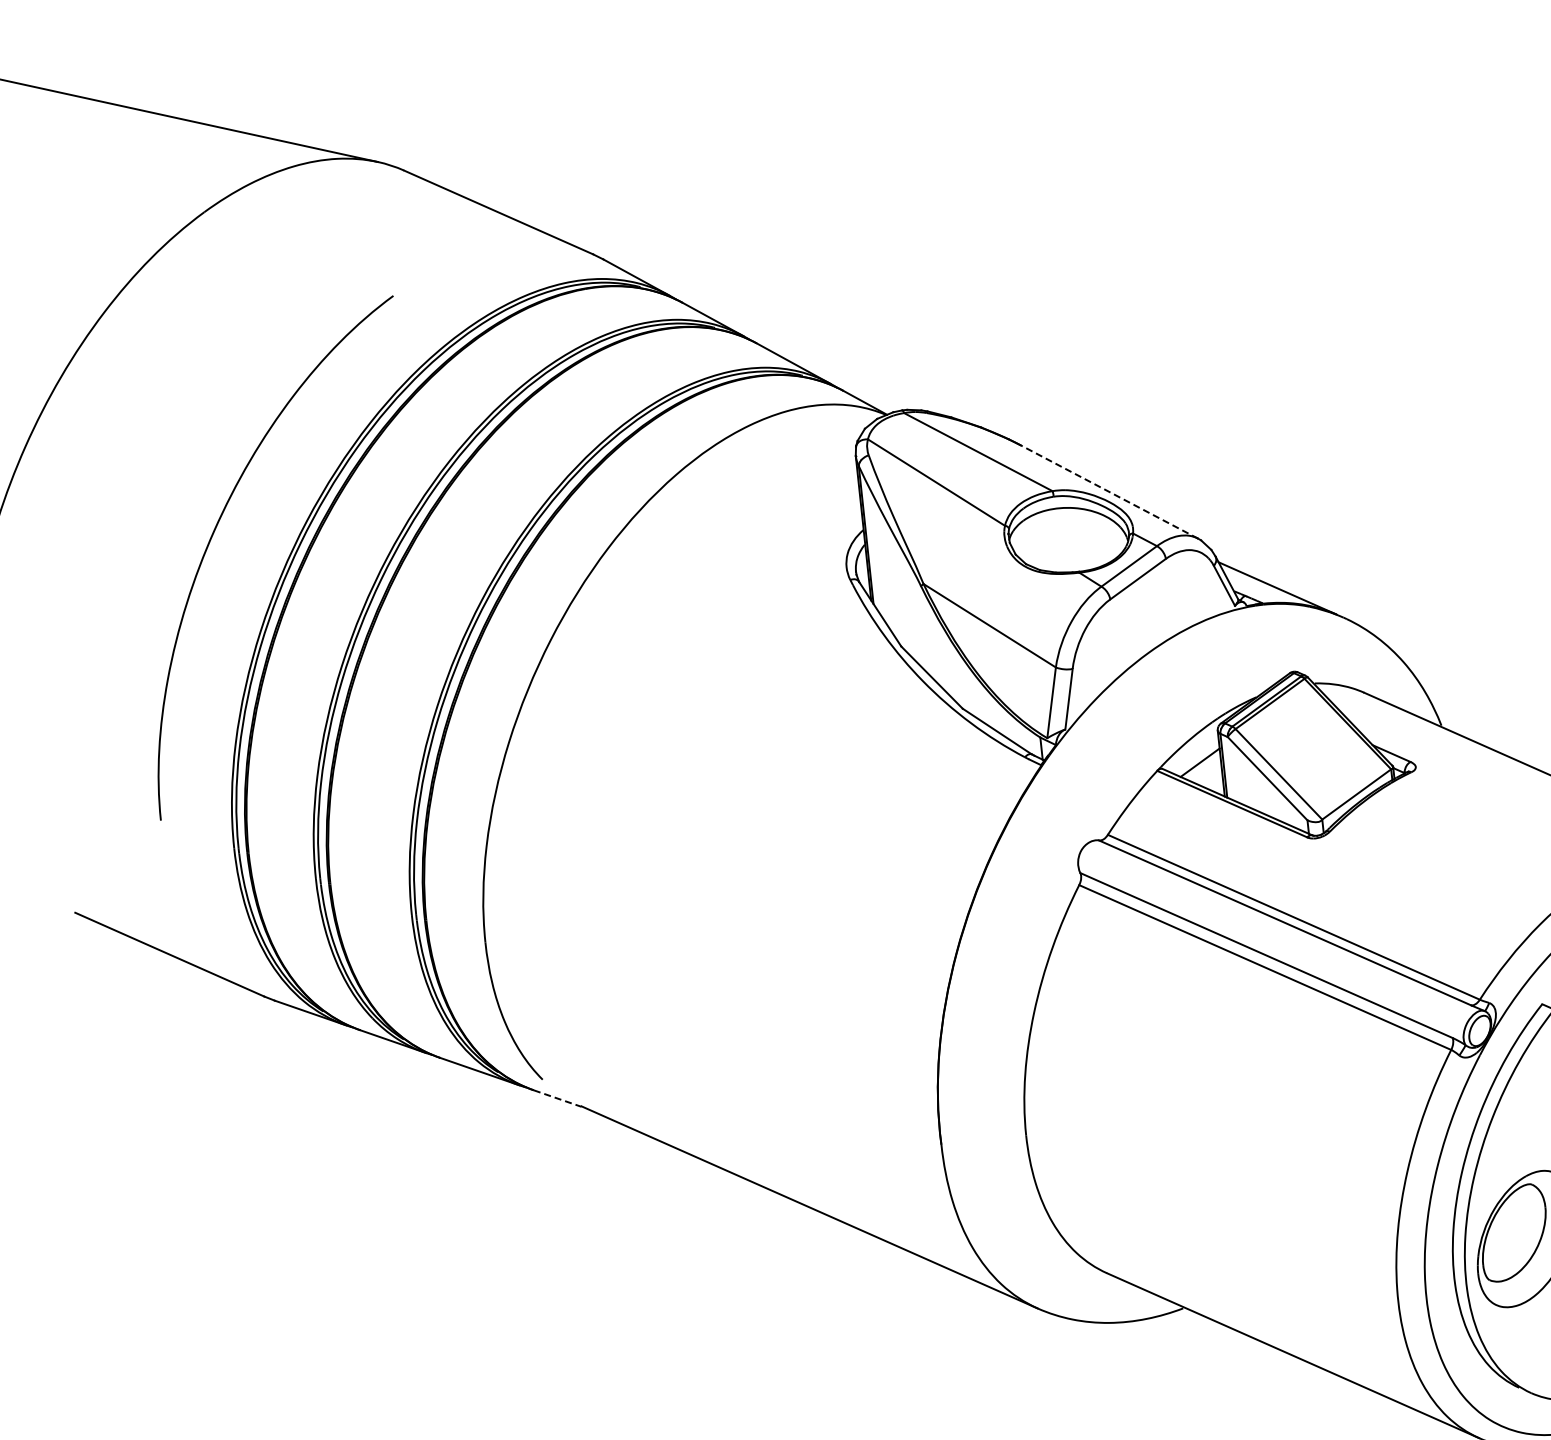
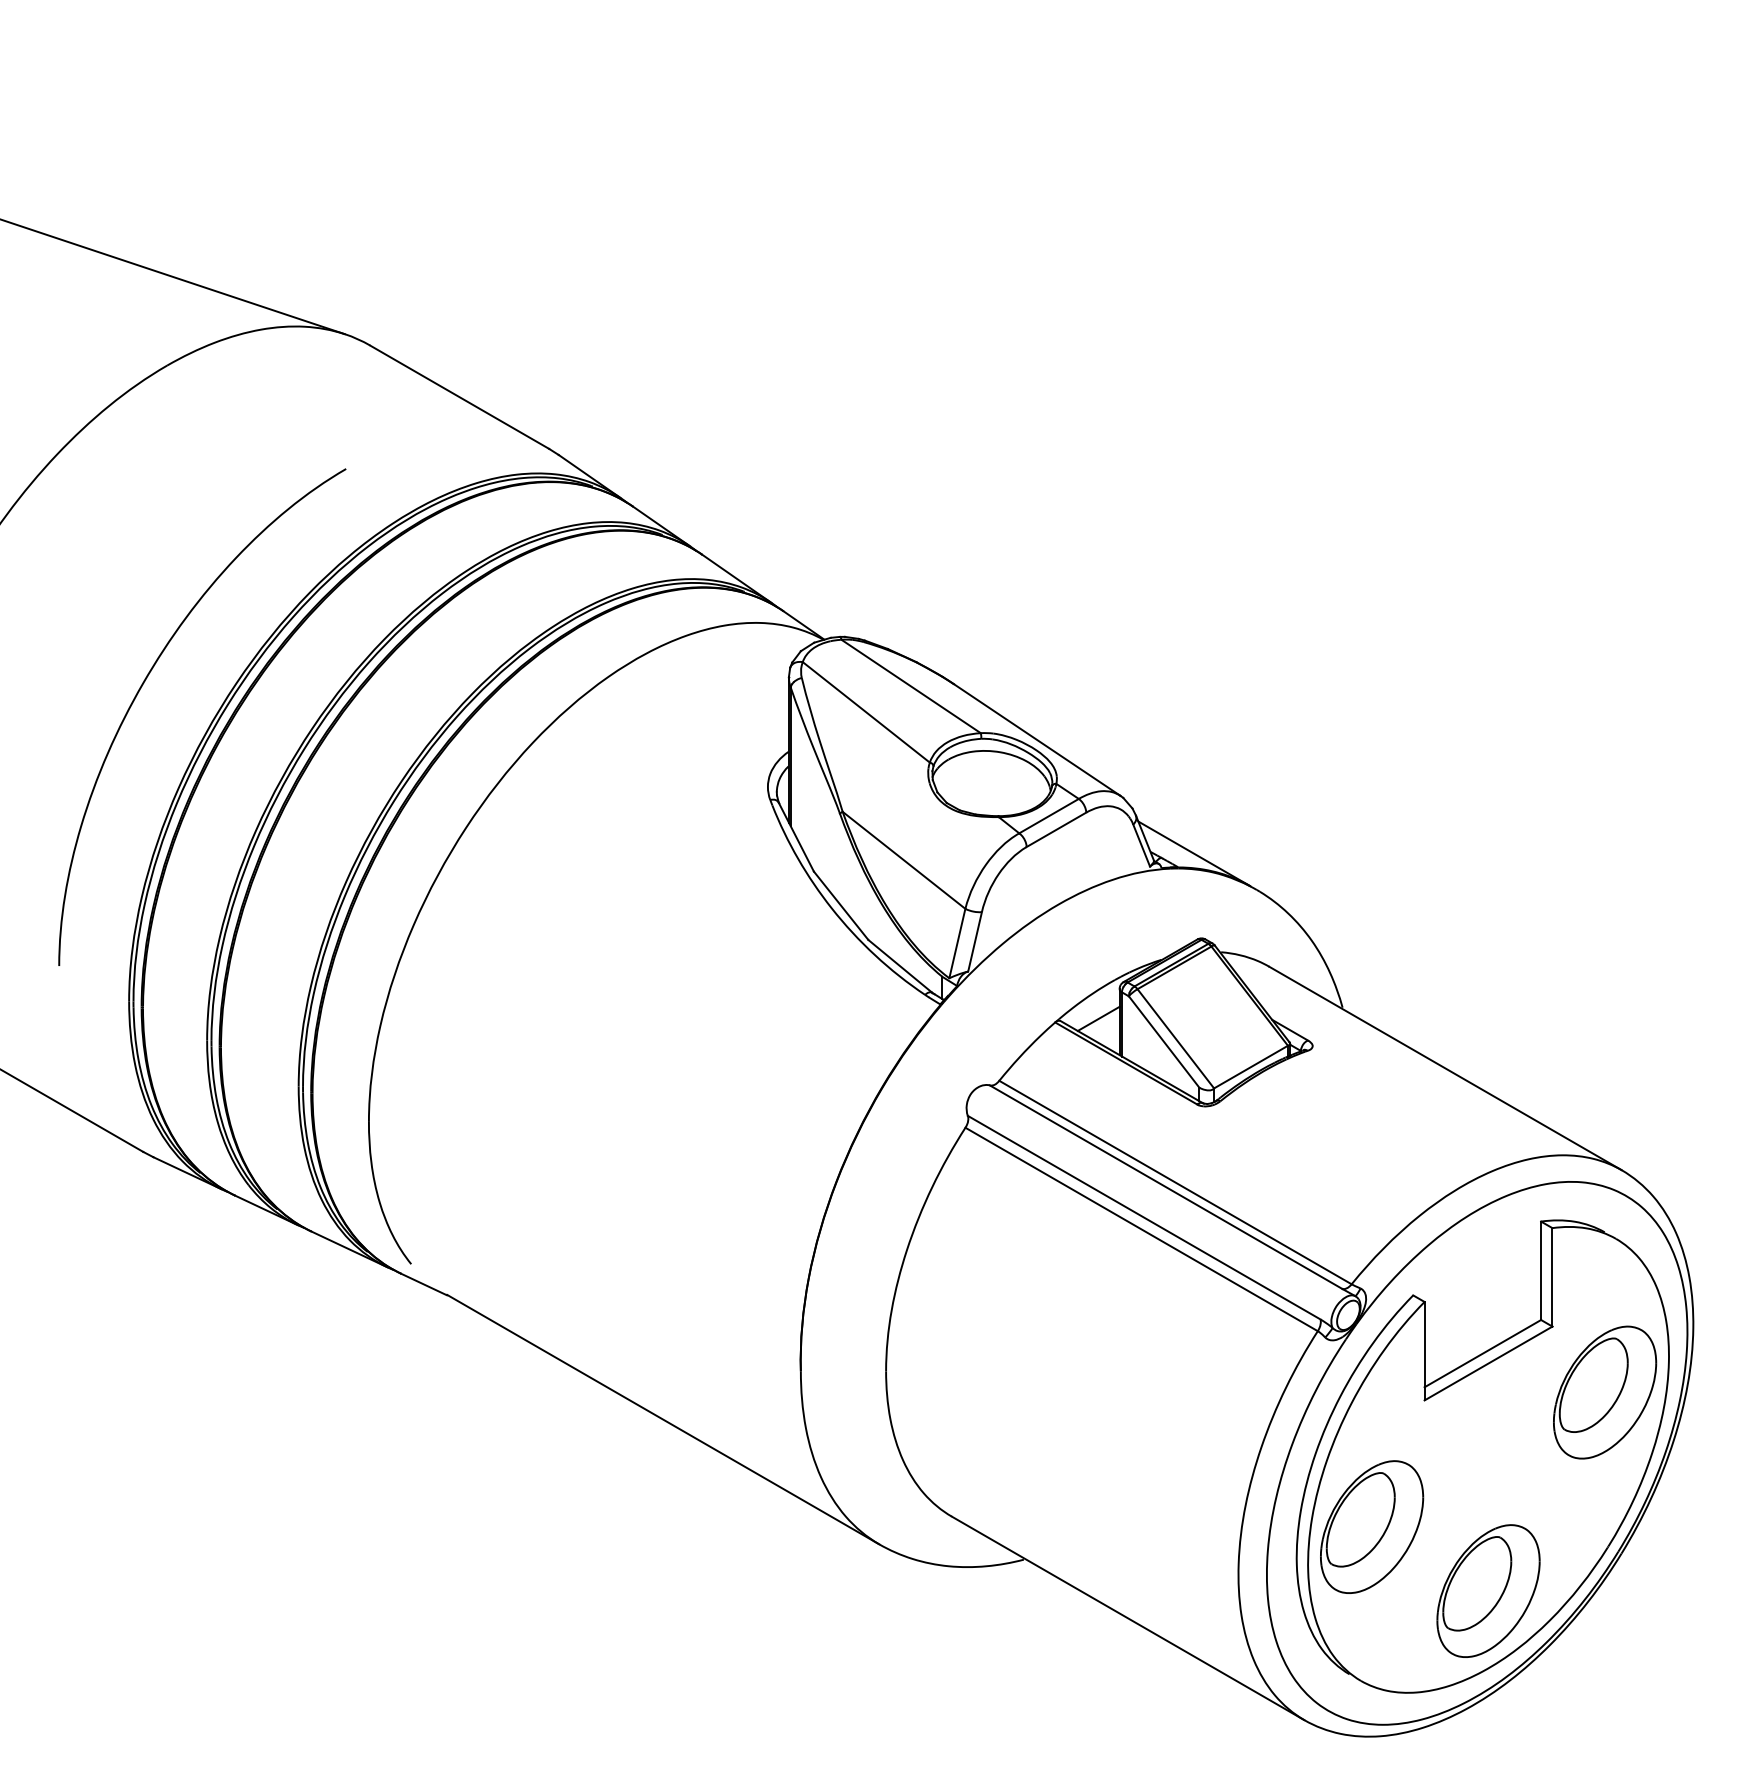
line: (1108, 491) -> (1036, 739), dashed -> solid
line: (557, 1098) -> (424, 1284), dashed -> solid

